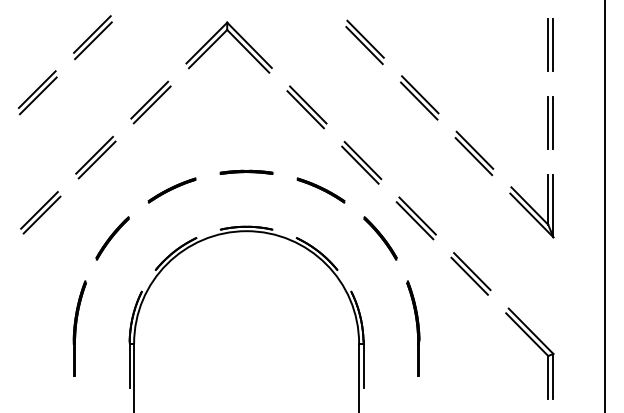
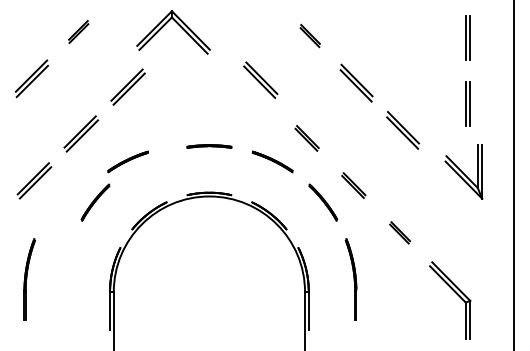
part: (92, 37) -> (78, 31), size x0.6
part: (236, 40) -> (179, 26), moved
part: (365, 41) -> (310, 35), size x0.6
part: (306, 106) -> (260, 79), moved
part: (360, 162) -> (306, 138), size x0.7
part: (171, 190) -> (127, 161), moved
part: (531, 205) -> (463, 171), moved
part: (416, 218) -> (353, 185), size x0.7
part: (470, 273) -> (399, 232), size x0.6
part: (79, 328) -> (29, 279), moved

